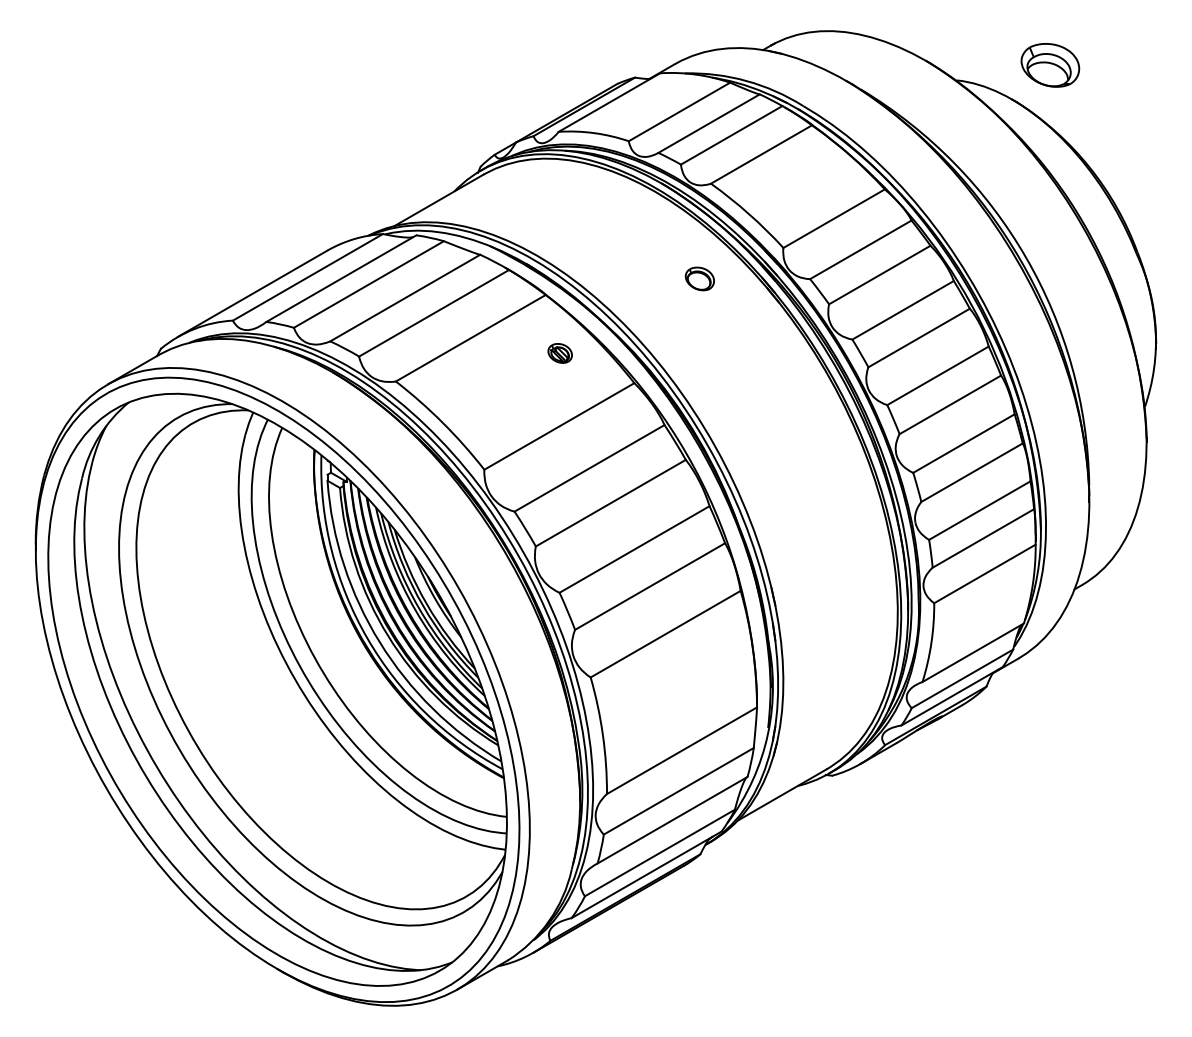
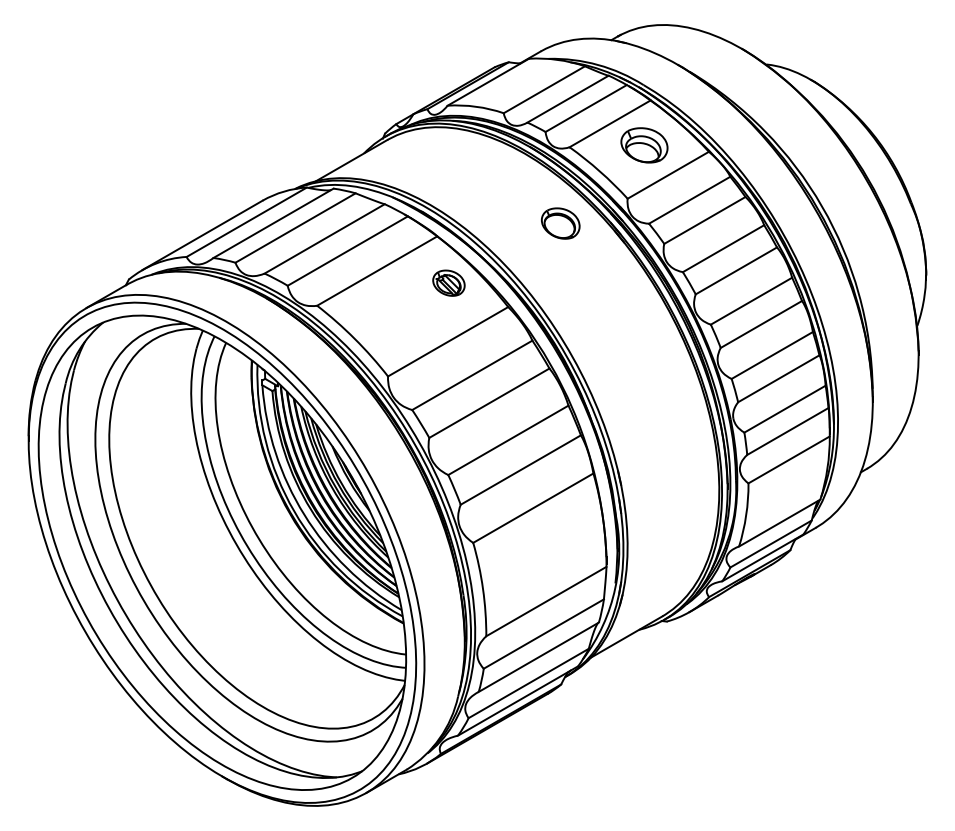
part: (1050, 65) -> (644, 145), moved
part: (699, 278) -> (560, 223), size x1.67
part: (559, 353) -> (448, 283), size x1.67

